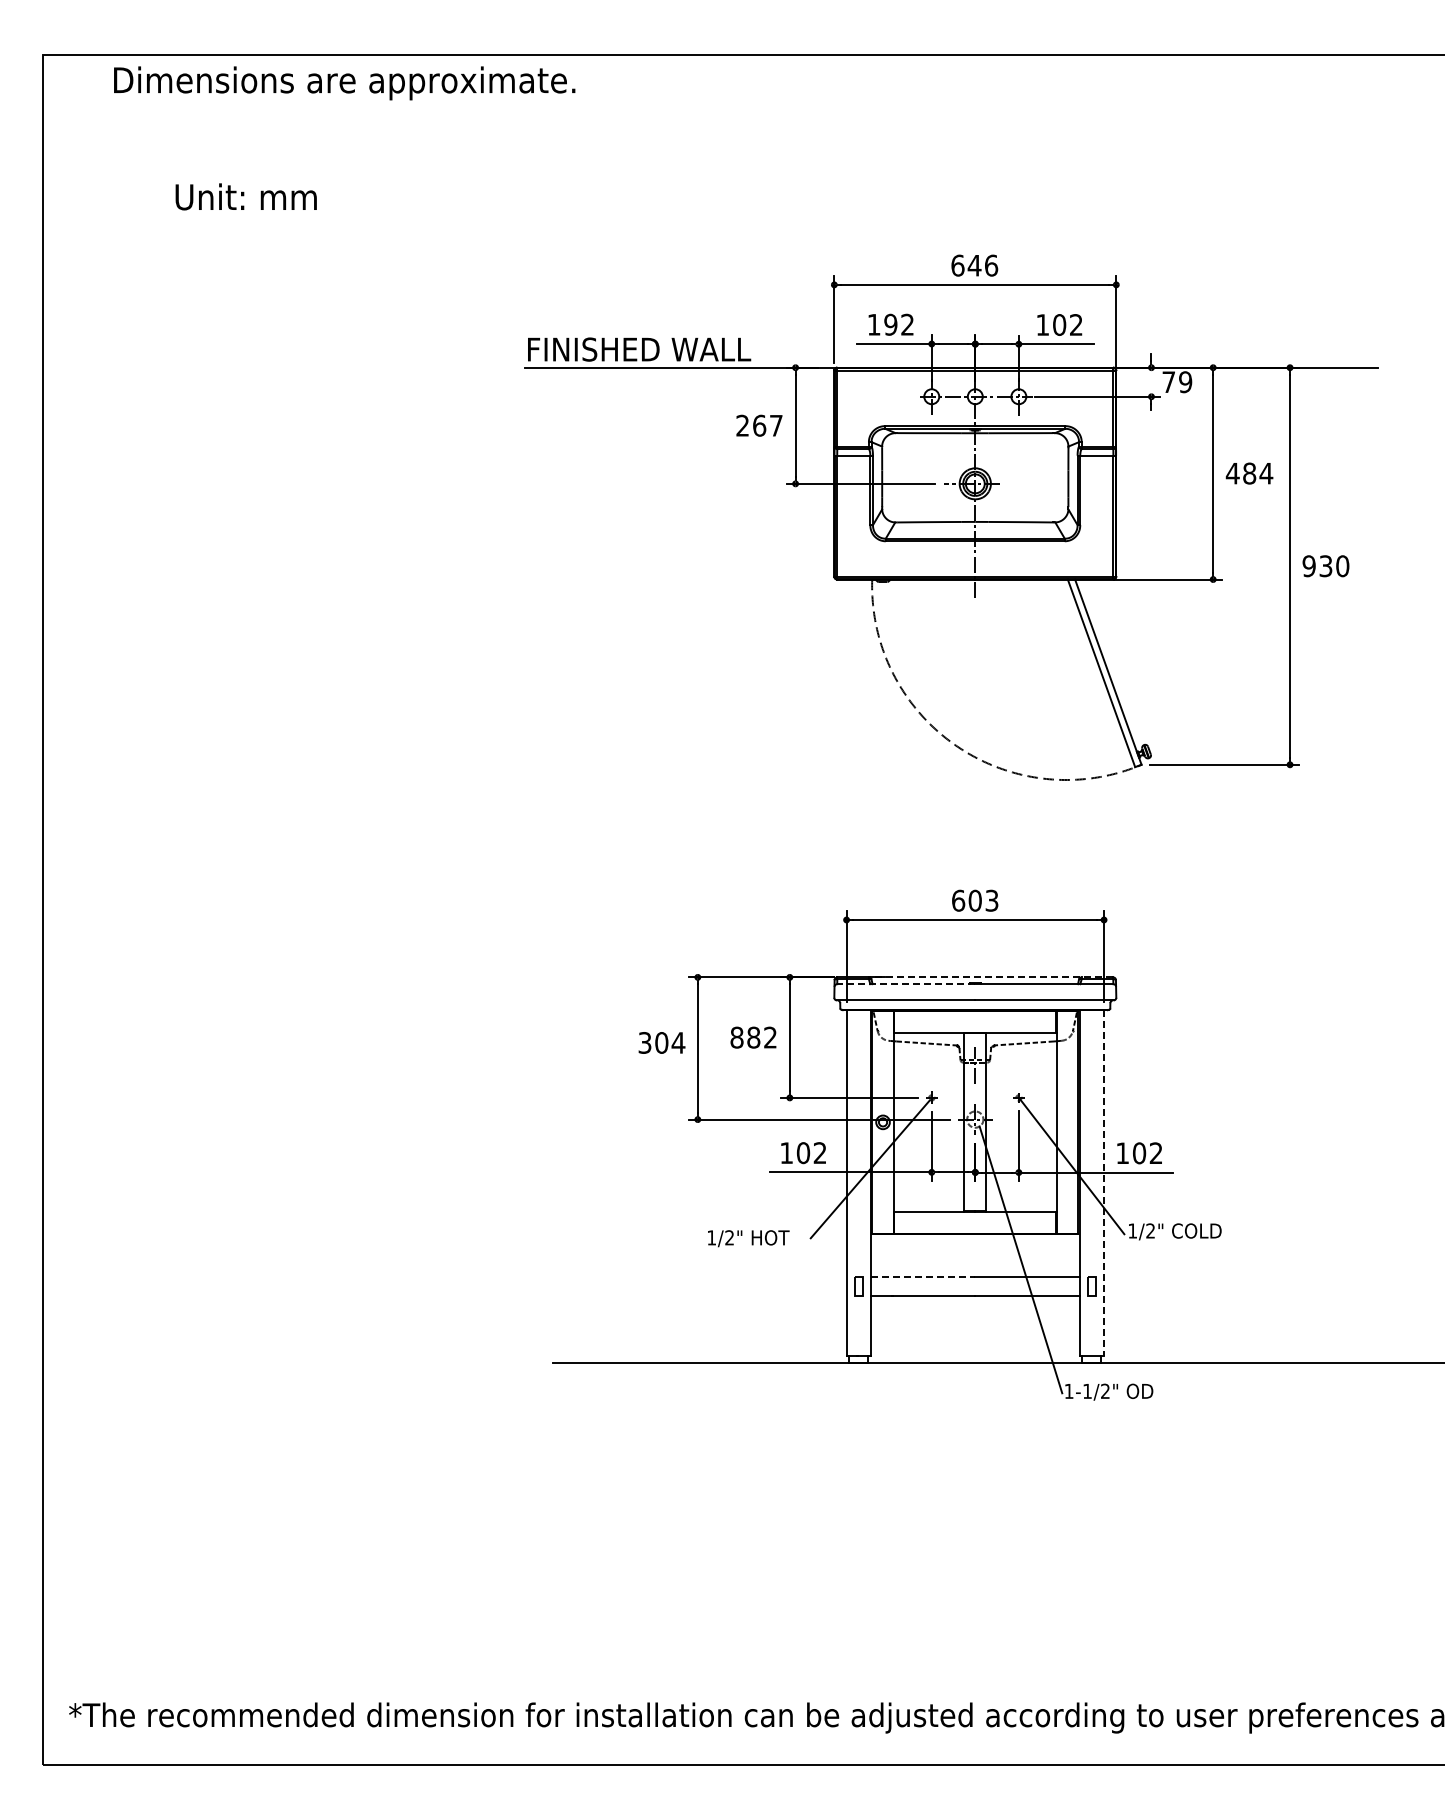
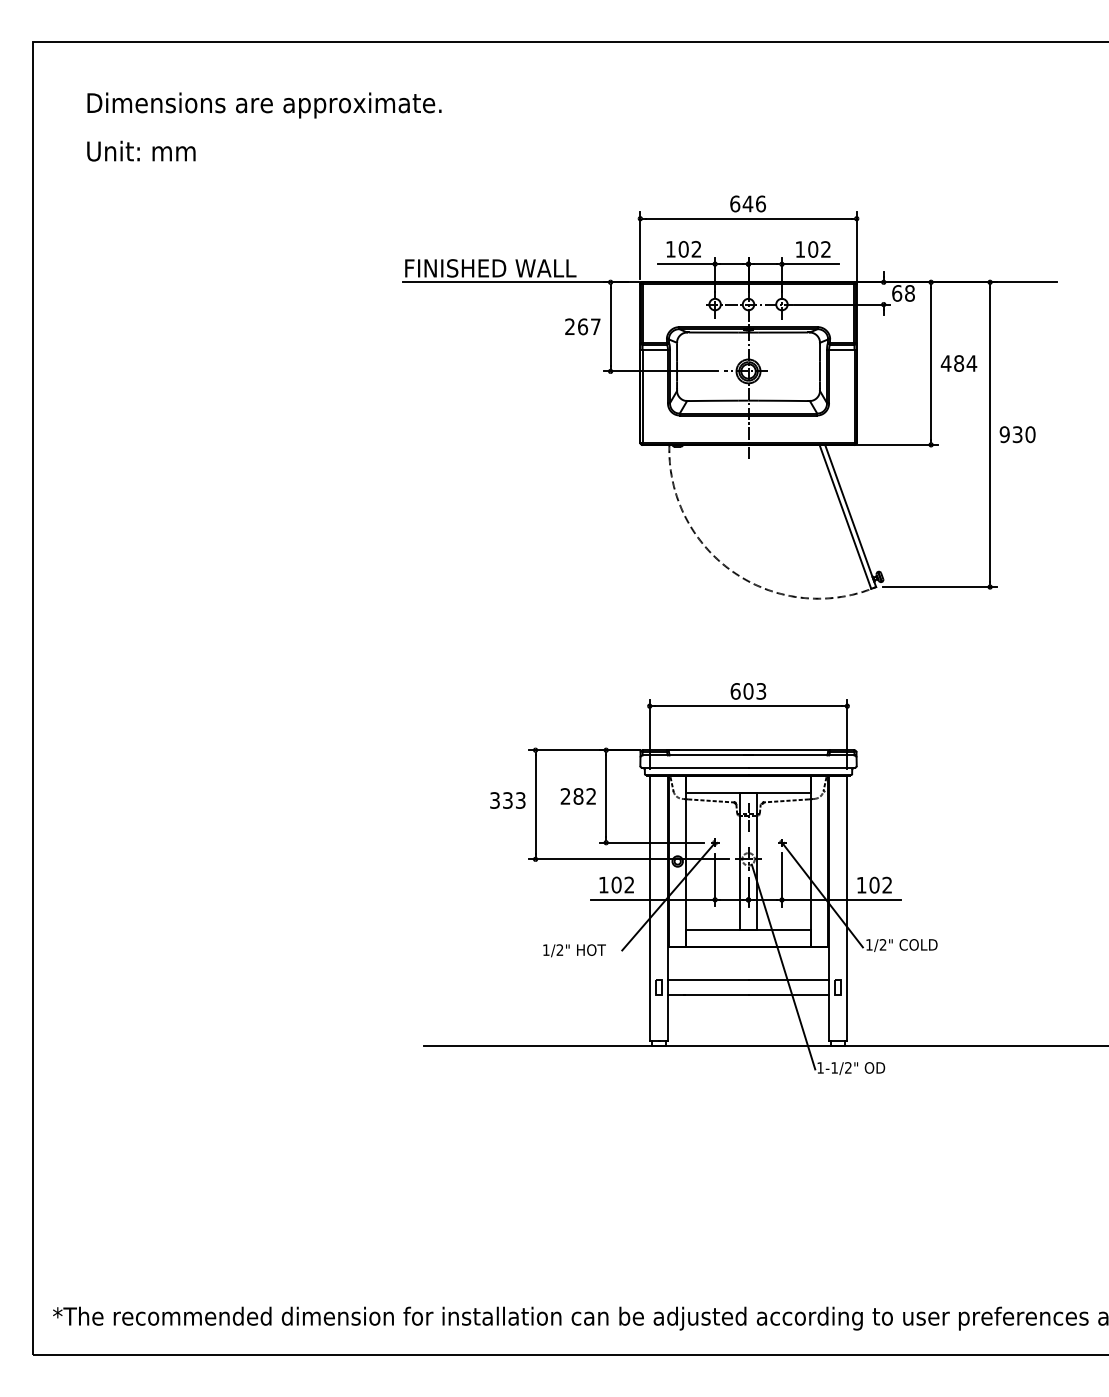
text: (344, 83) -> (264, 105), moved
text: (245, 196) -> (140, 150), moved
text: (890, 324) -> (683, 249), 192 -> 102
text: (1177, 382) -> (903, 293), 79 -> 68
line: (990, 977) -> (760, 750), dashed -> solid
line: (905, 984) -> (694, 755), dashed -> solid
text: (736, 1037) -> (565, 796), 882 -> 282
text: (670, 1042) -> (514, 800), 304 -> 333
line: (1104, 1183) -> (847, 908), dashed -> solid
line: (923, 1277) -> (708, 980), dashed -> solid

